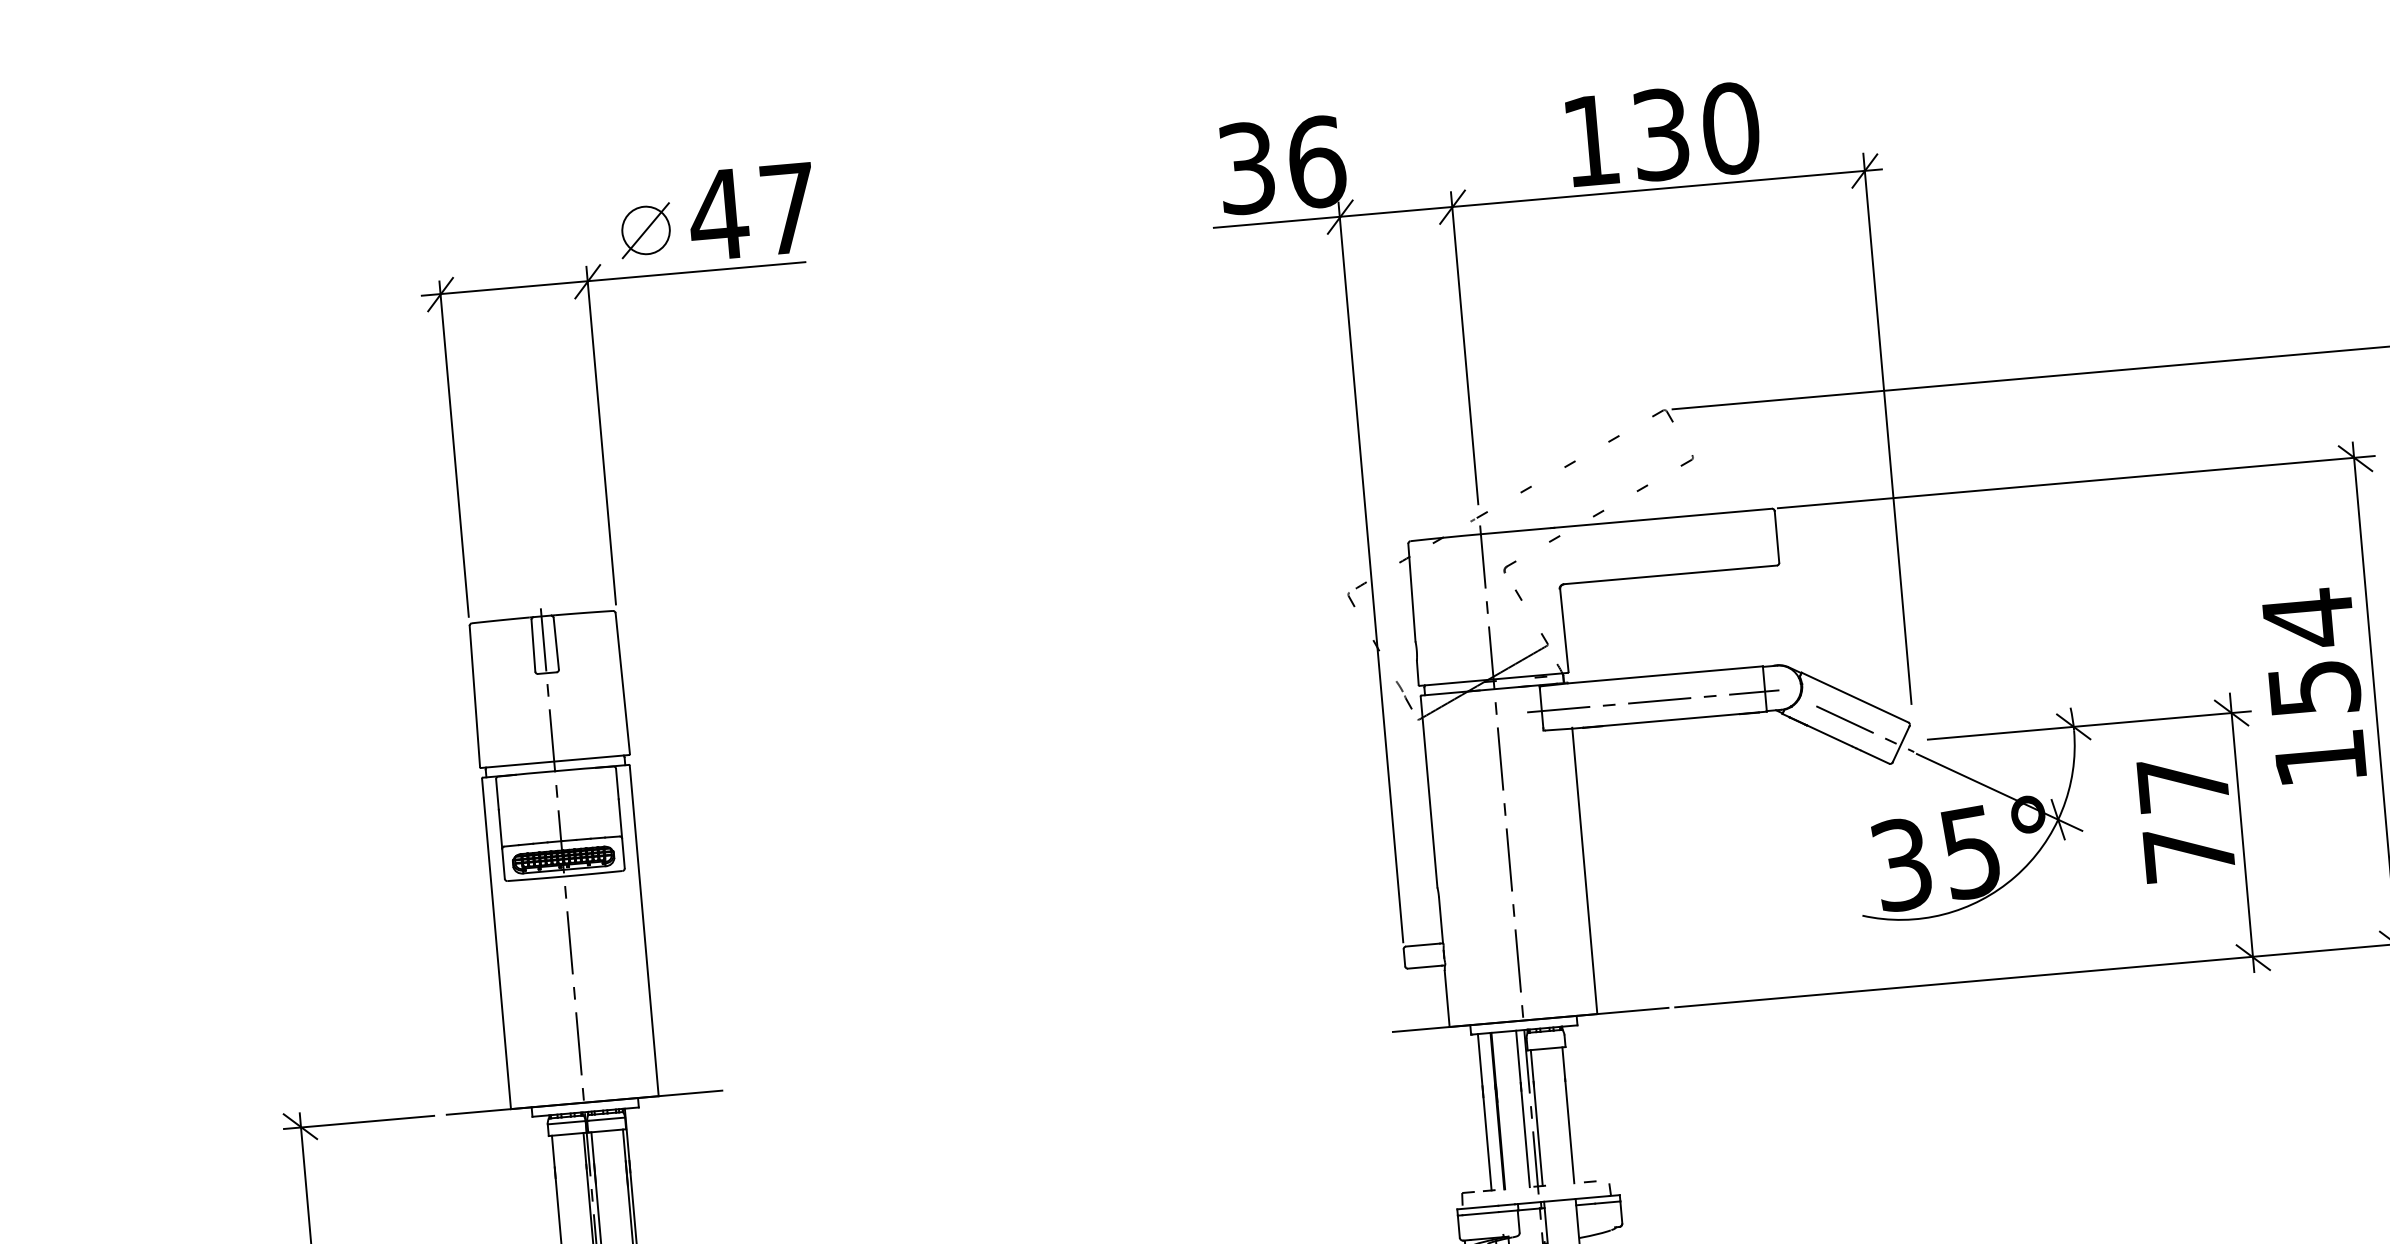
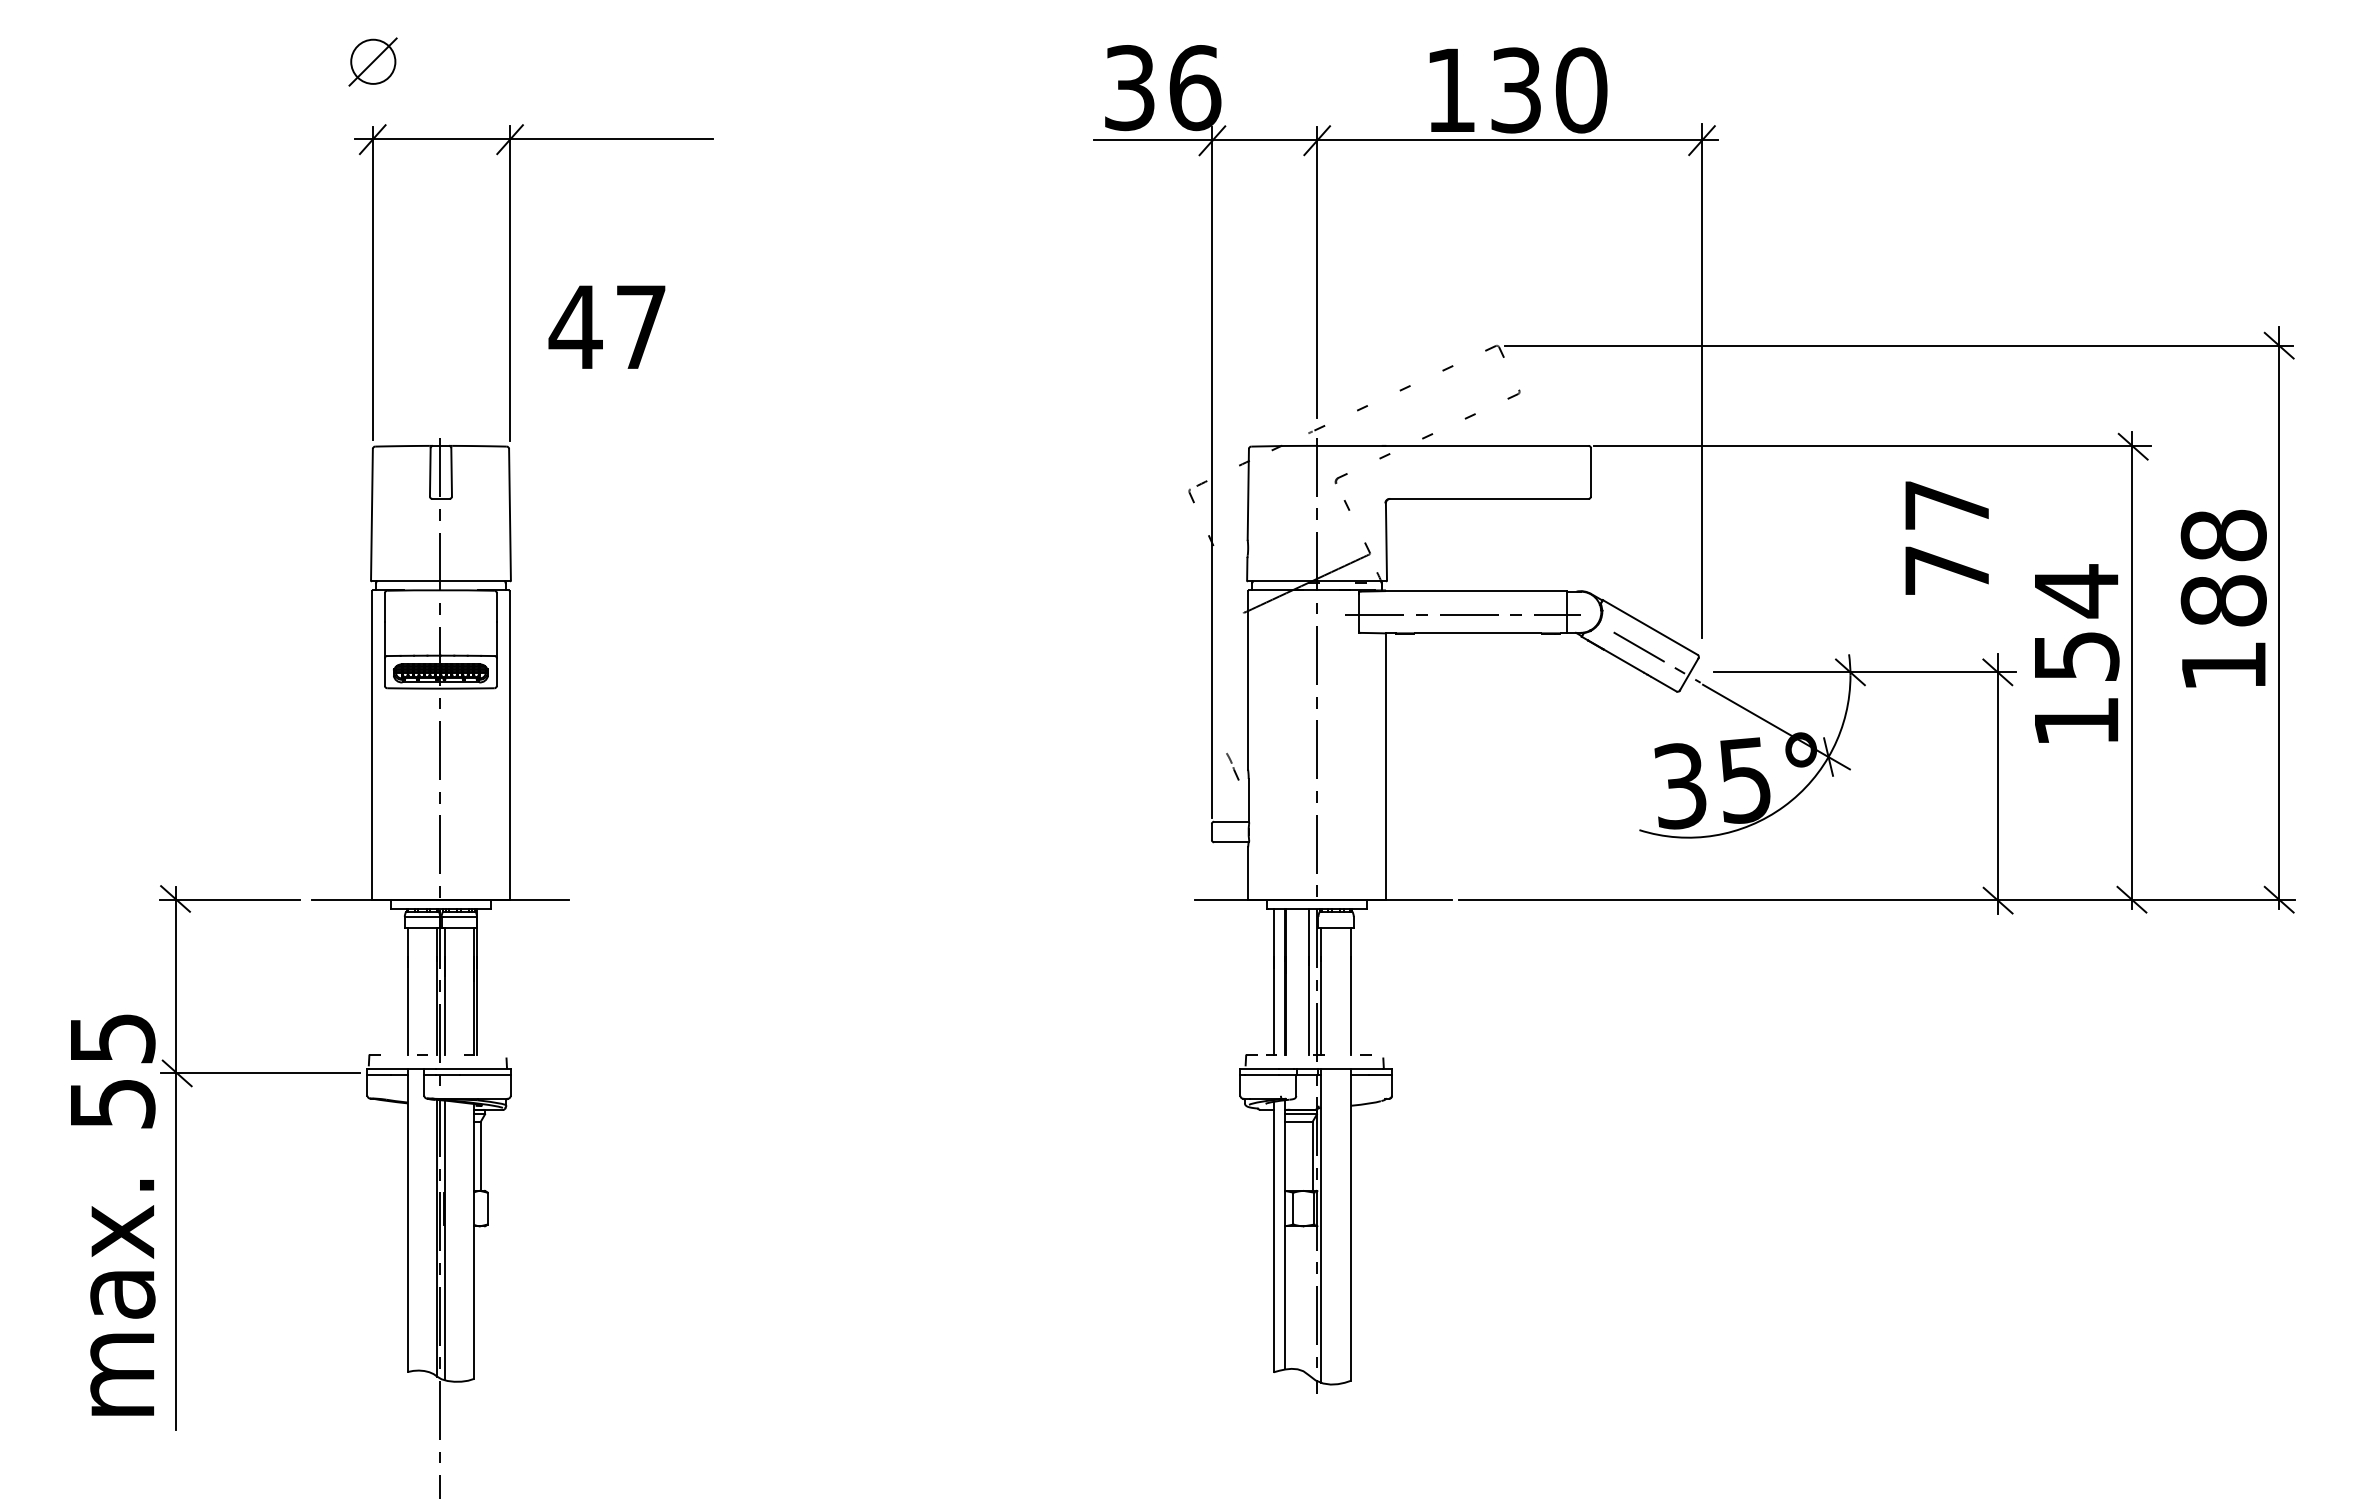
text: (751, 211) -> (606, 326), moved
part: (645, 230) -> (372, 61), moved
part: (1403, 694) -> (1232, 766), moved
text: (2185, 818) -> (1946, 537), moved

